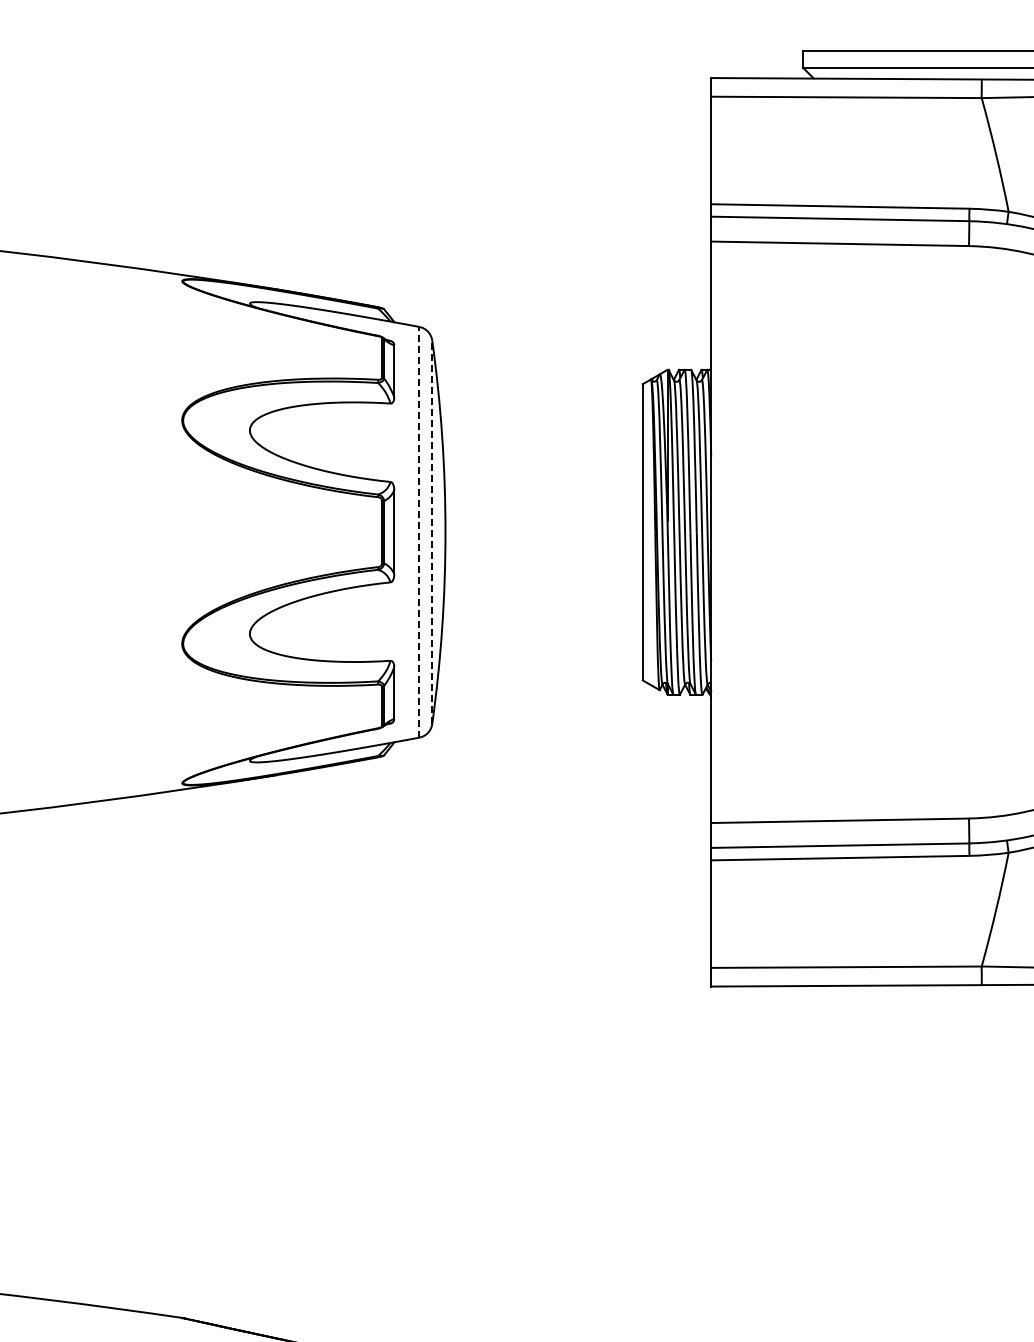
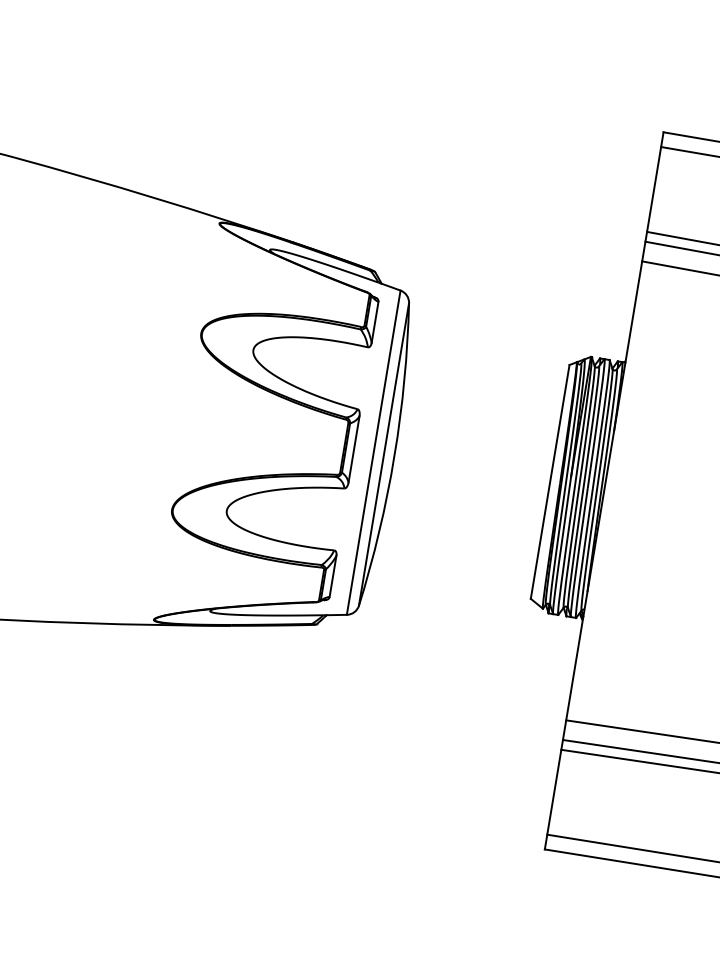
line: (419, 531) -> (374, 452), dashed -> solid
line: (432, 532) -> (384, 454), dashed -> solid

